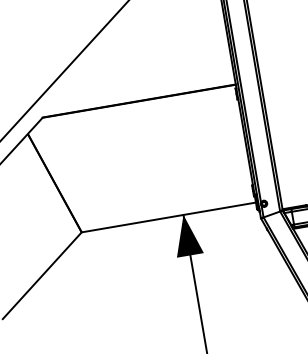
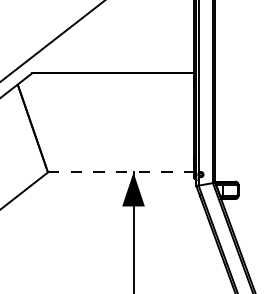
line: (169, 217) -> (121, 172), solid -> dashed

